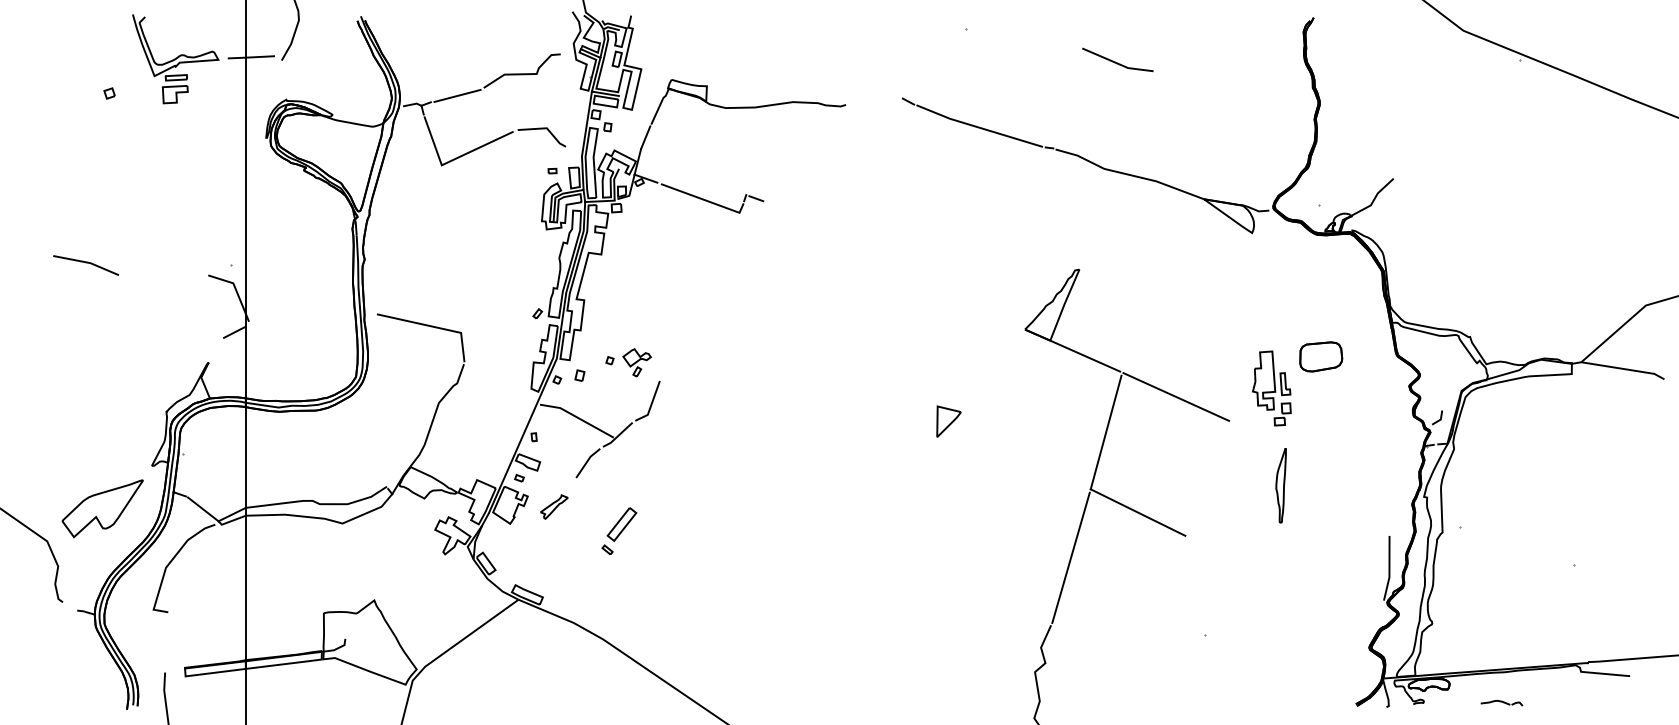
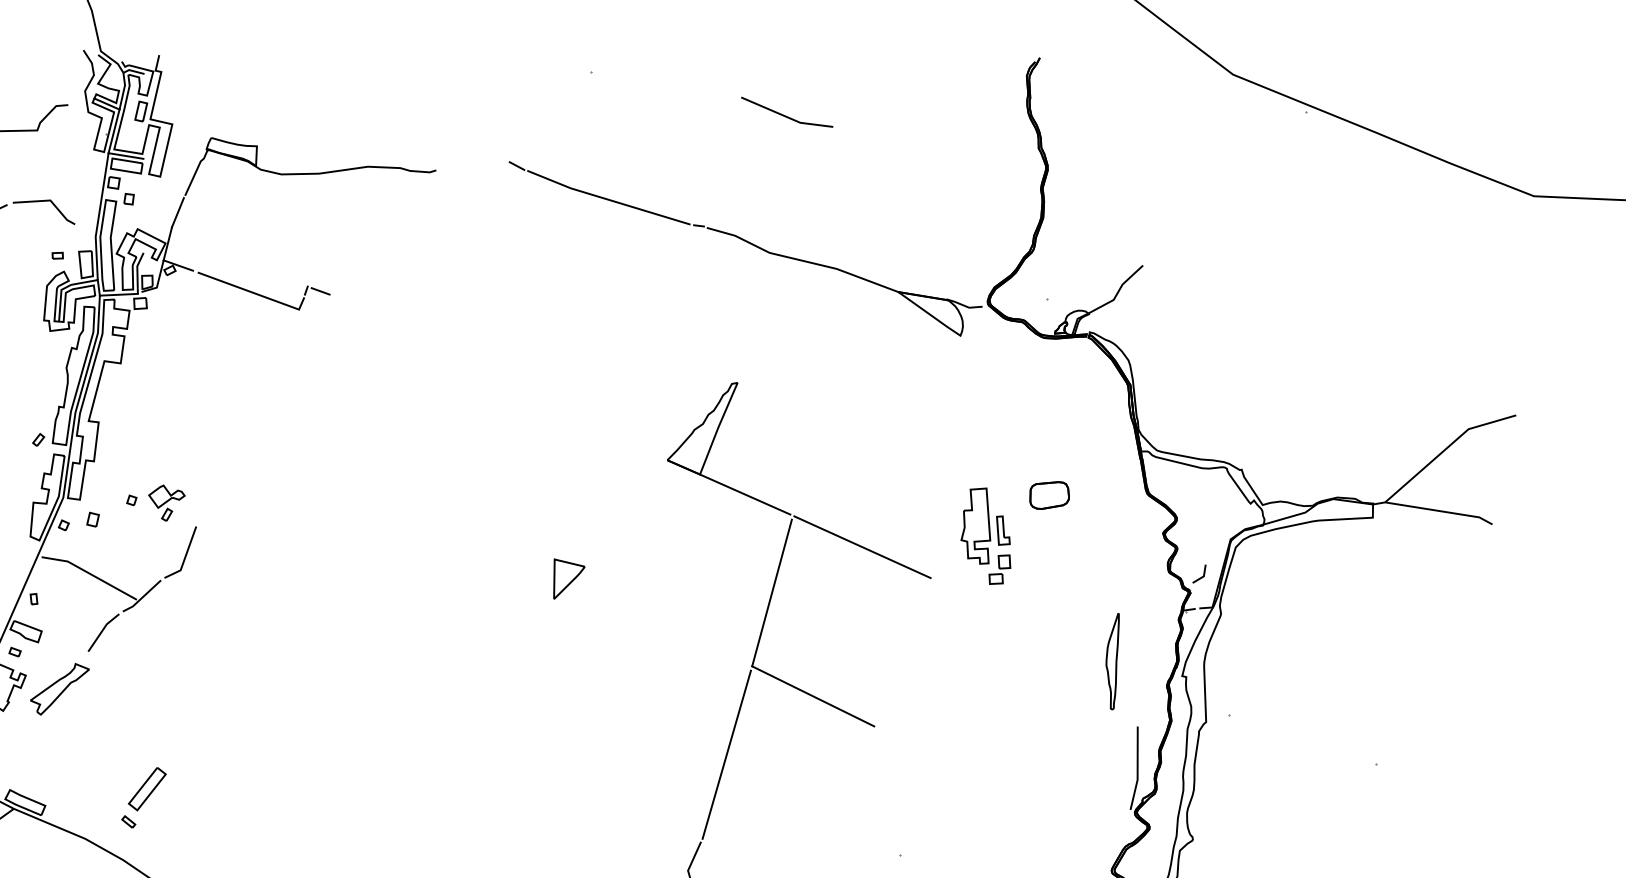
part: (1321, 356) -> (1049, 494), size x0.71
part: (1280, 485) -> (1111, 661), moved
part: (554, 506) -> (60, 688), size x1.67
part: (619, 530) -> (144, 796), moved

